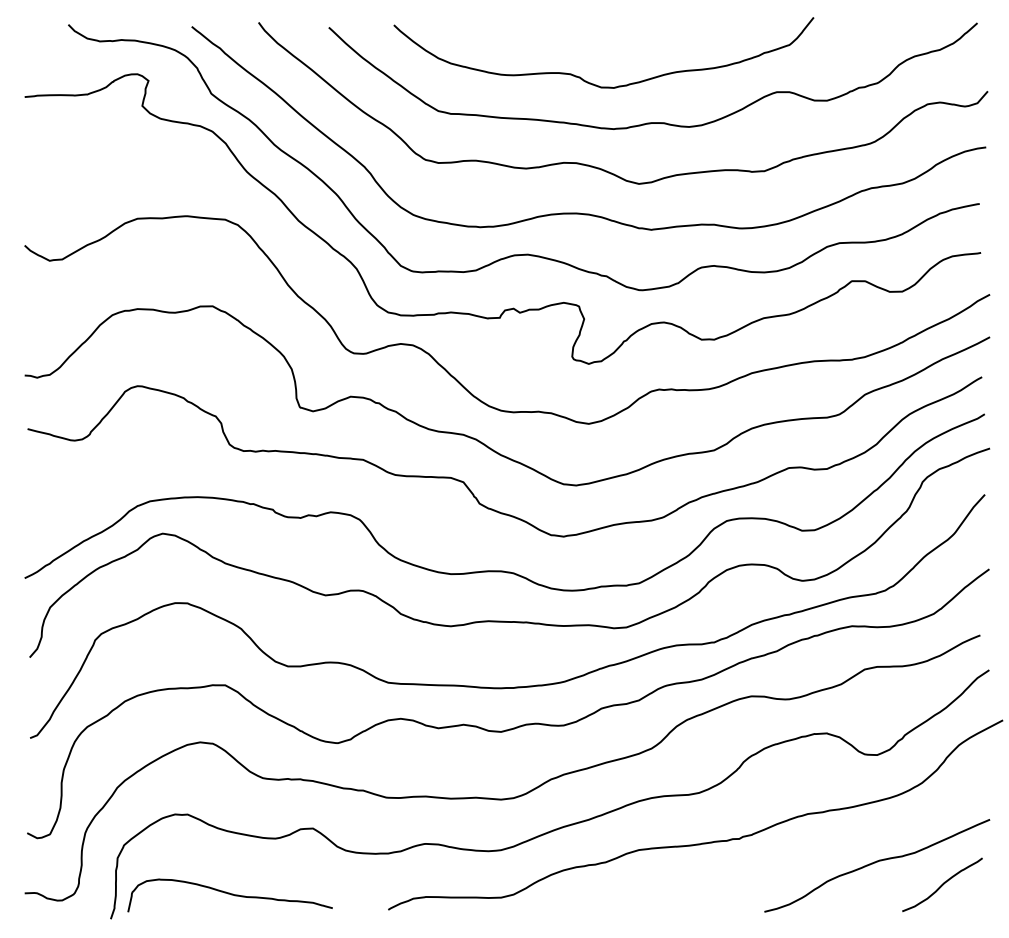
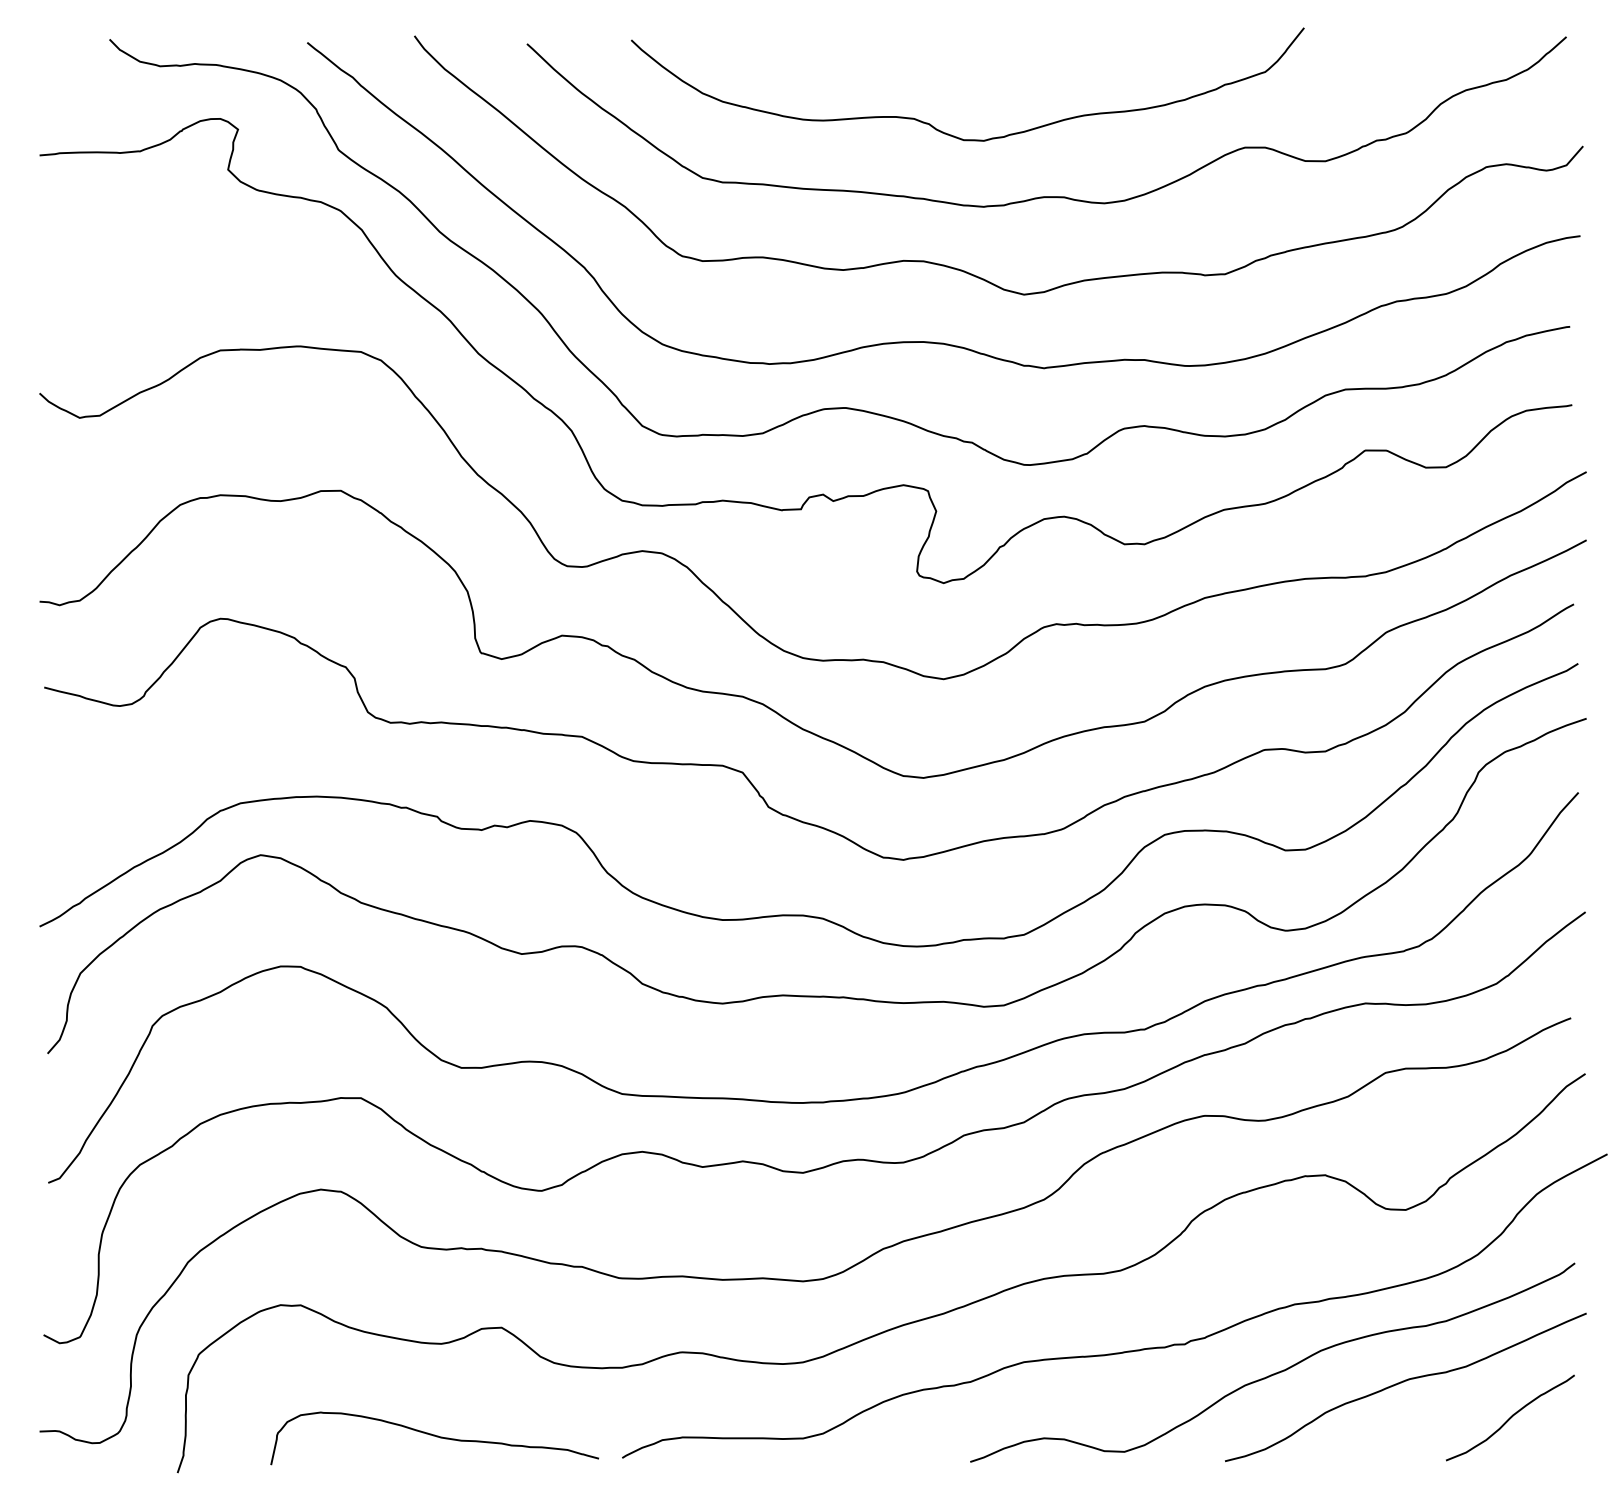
curve: (794, 856) -> (1273, 1372), added
curve: (229, 894) -> (433, 1436), moved

